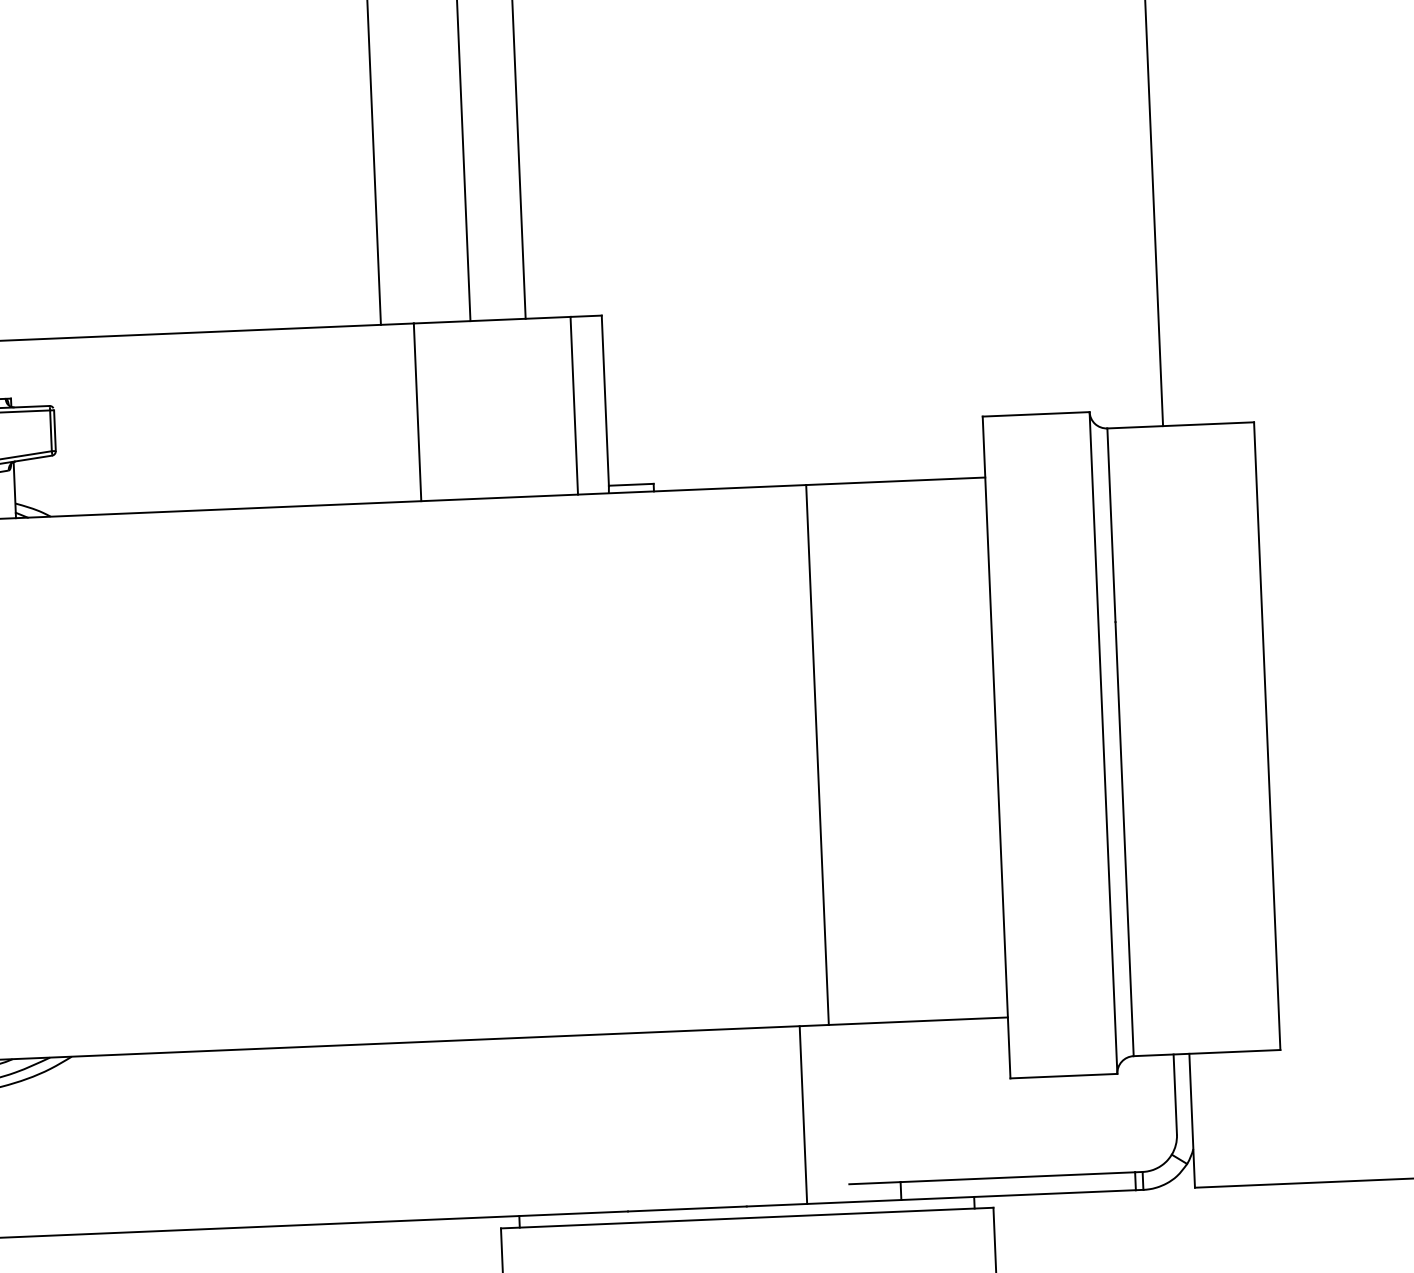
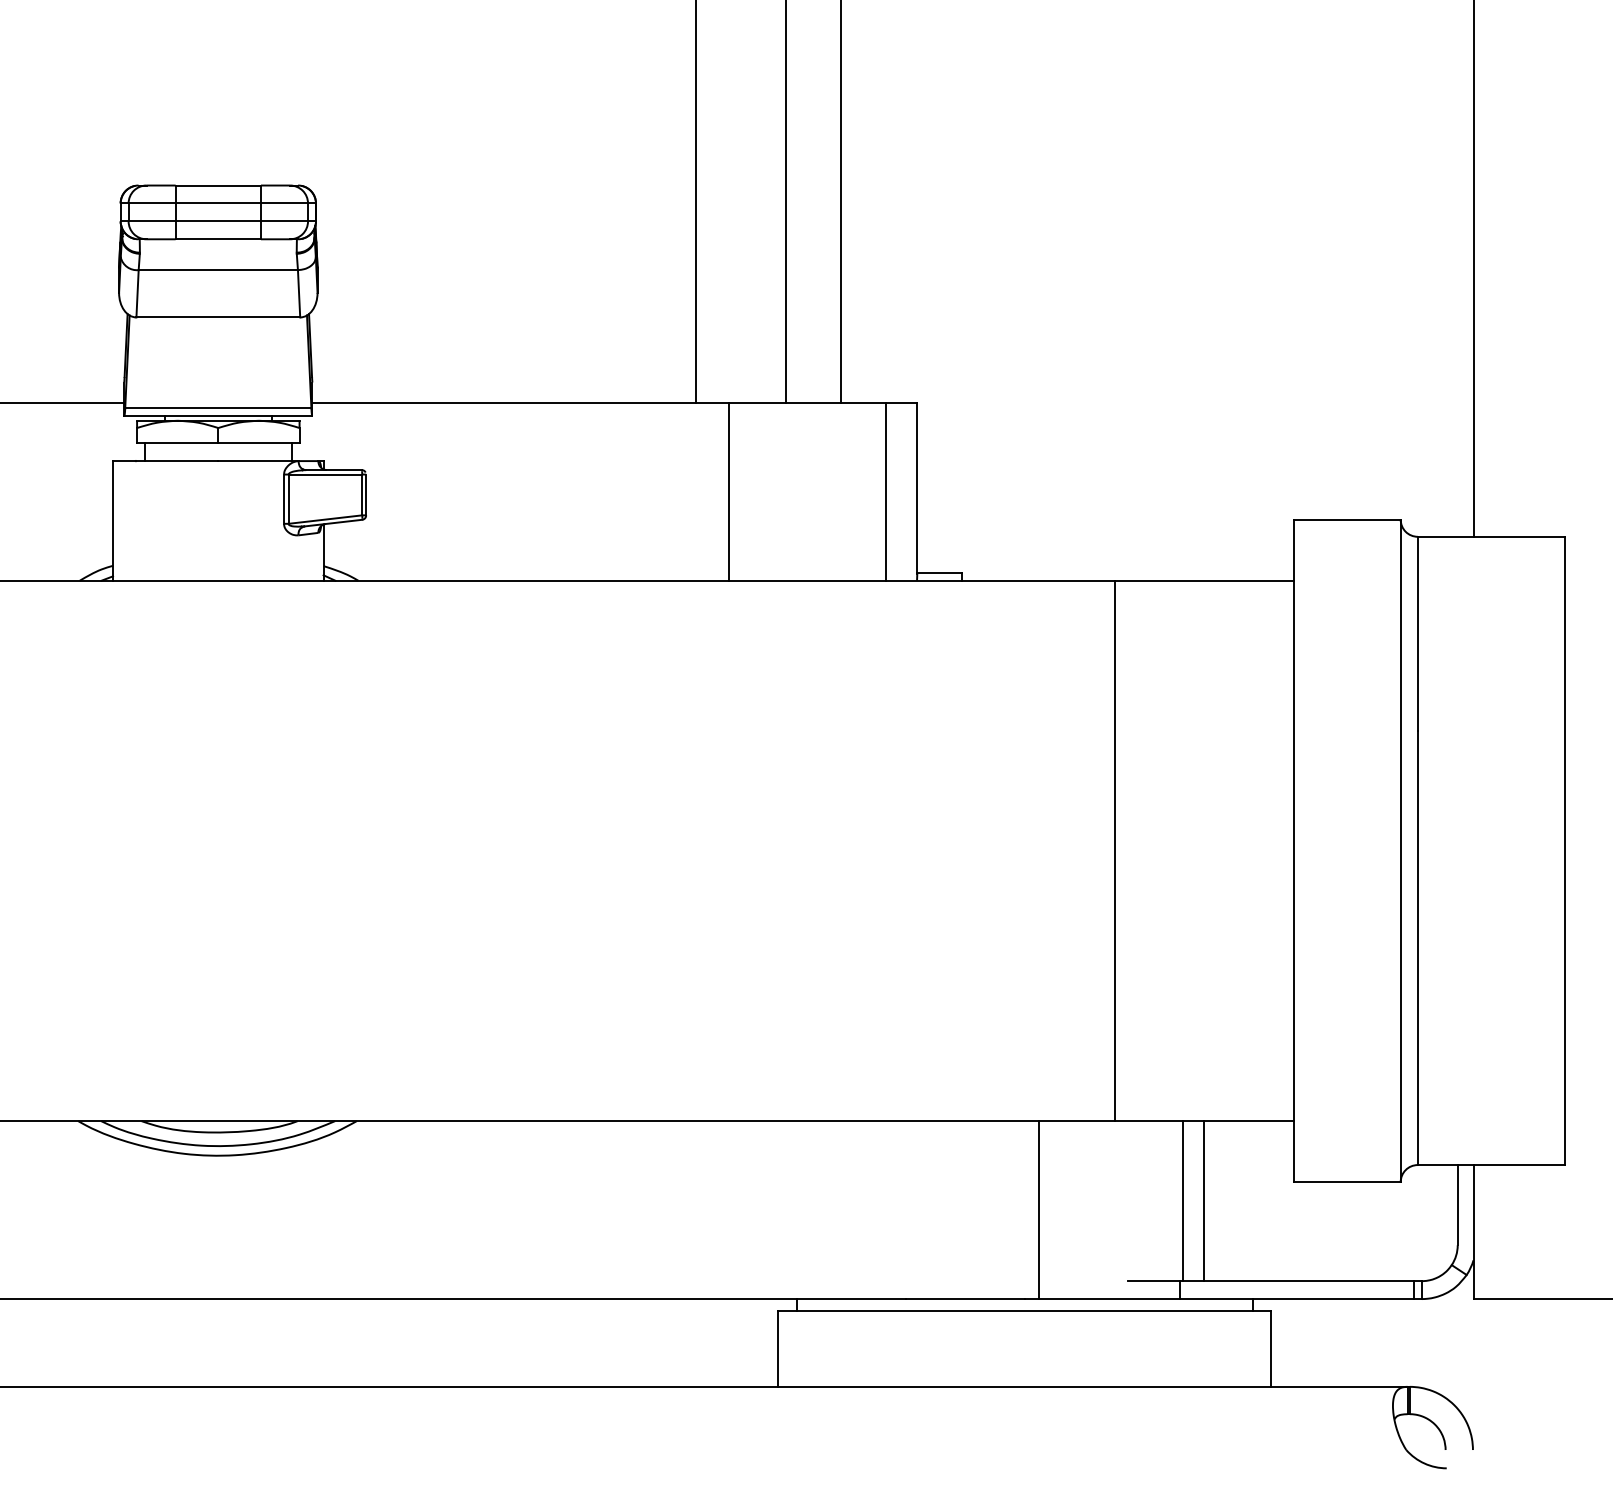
line: (922, 1101) -> (1204, 1201), added
line: (900, 1102) -> (1182, 1201), added
line: (803, 1115) -> (1039, 1210), moved

